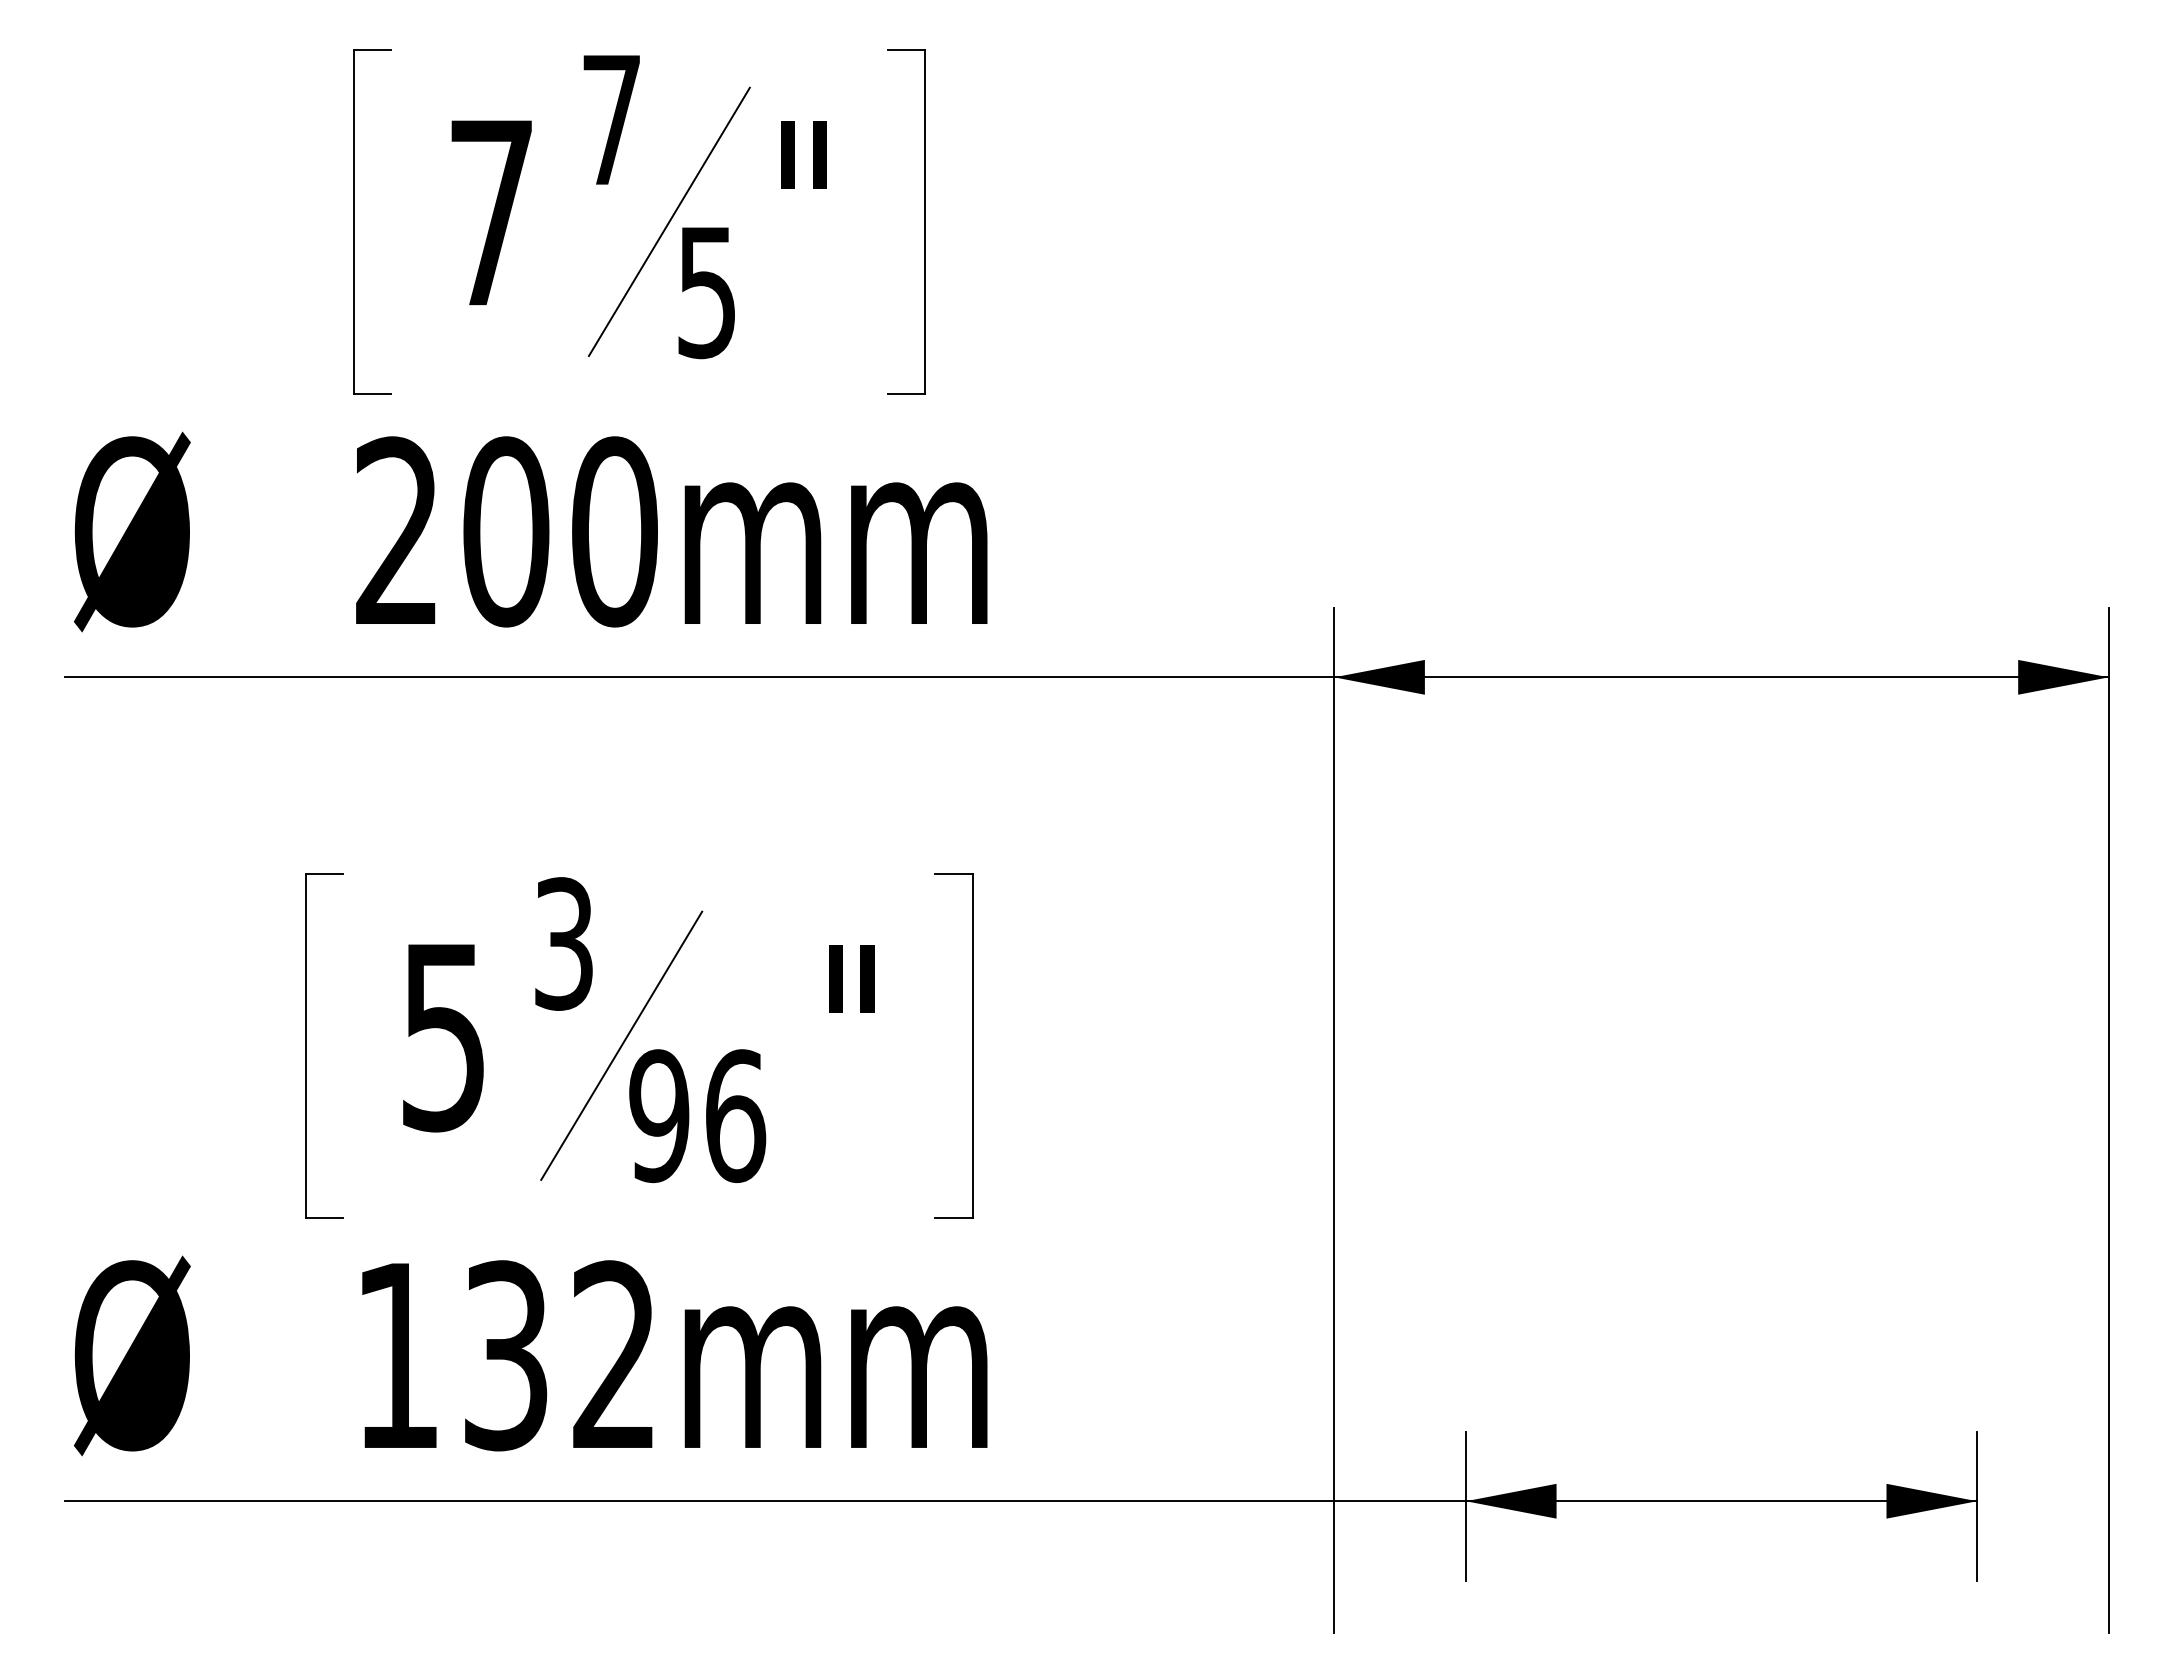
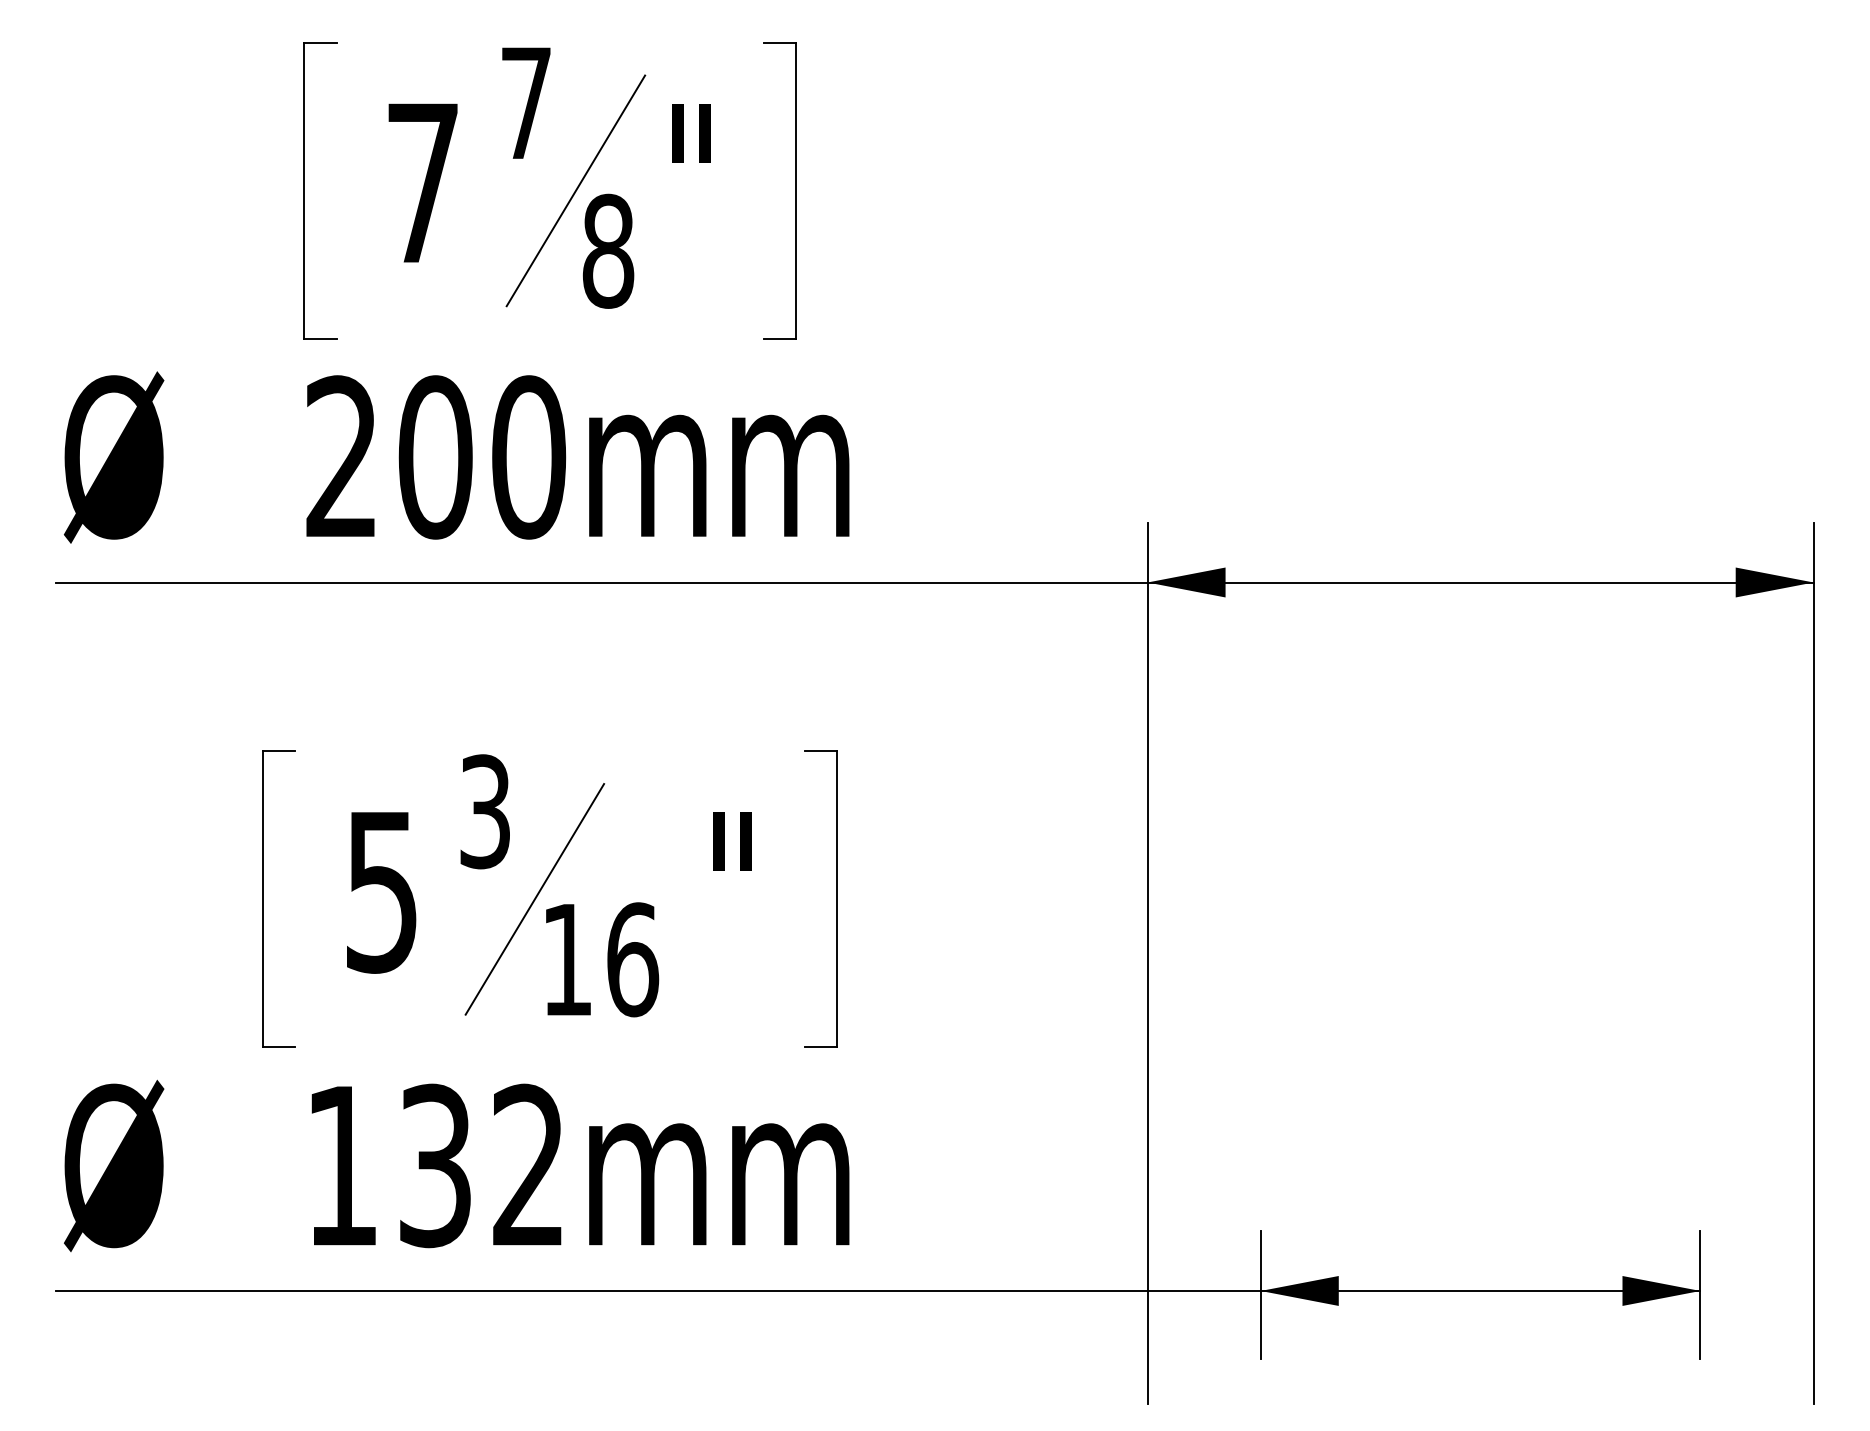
text: (707, 292) -> (608, 251), 5 -> 8
text: (659, 1116) -> (567, 960), 96 -> 16

